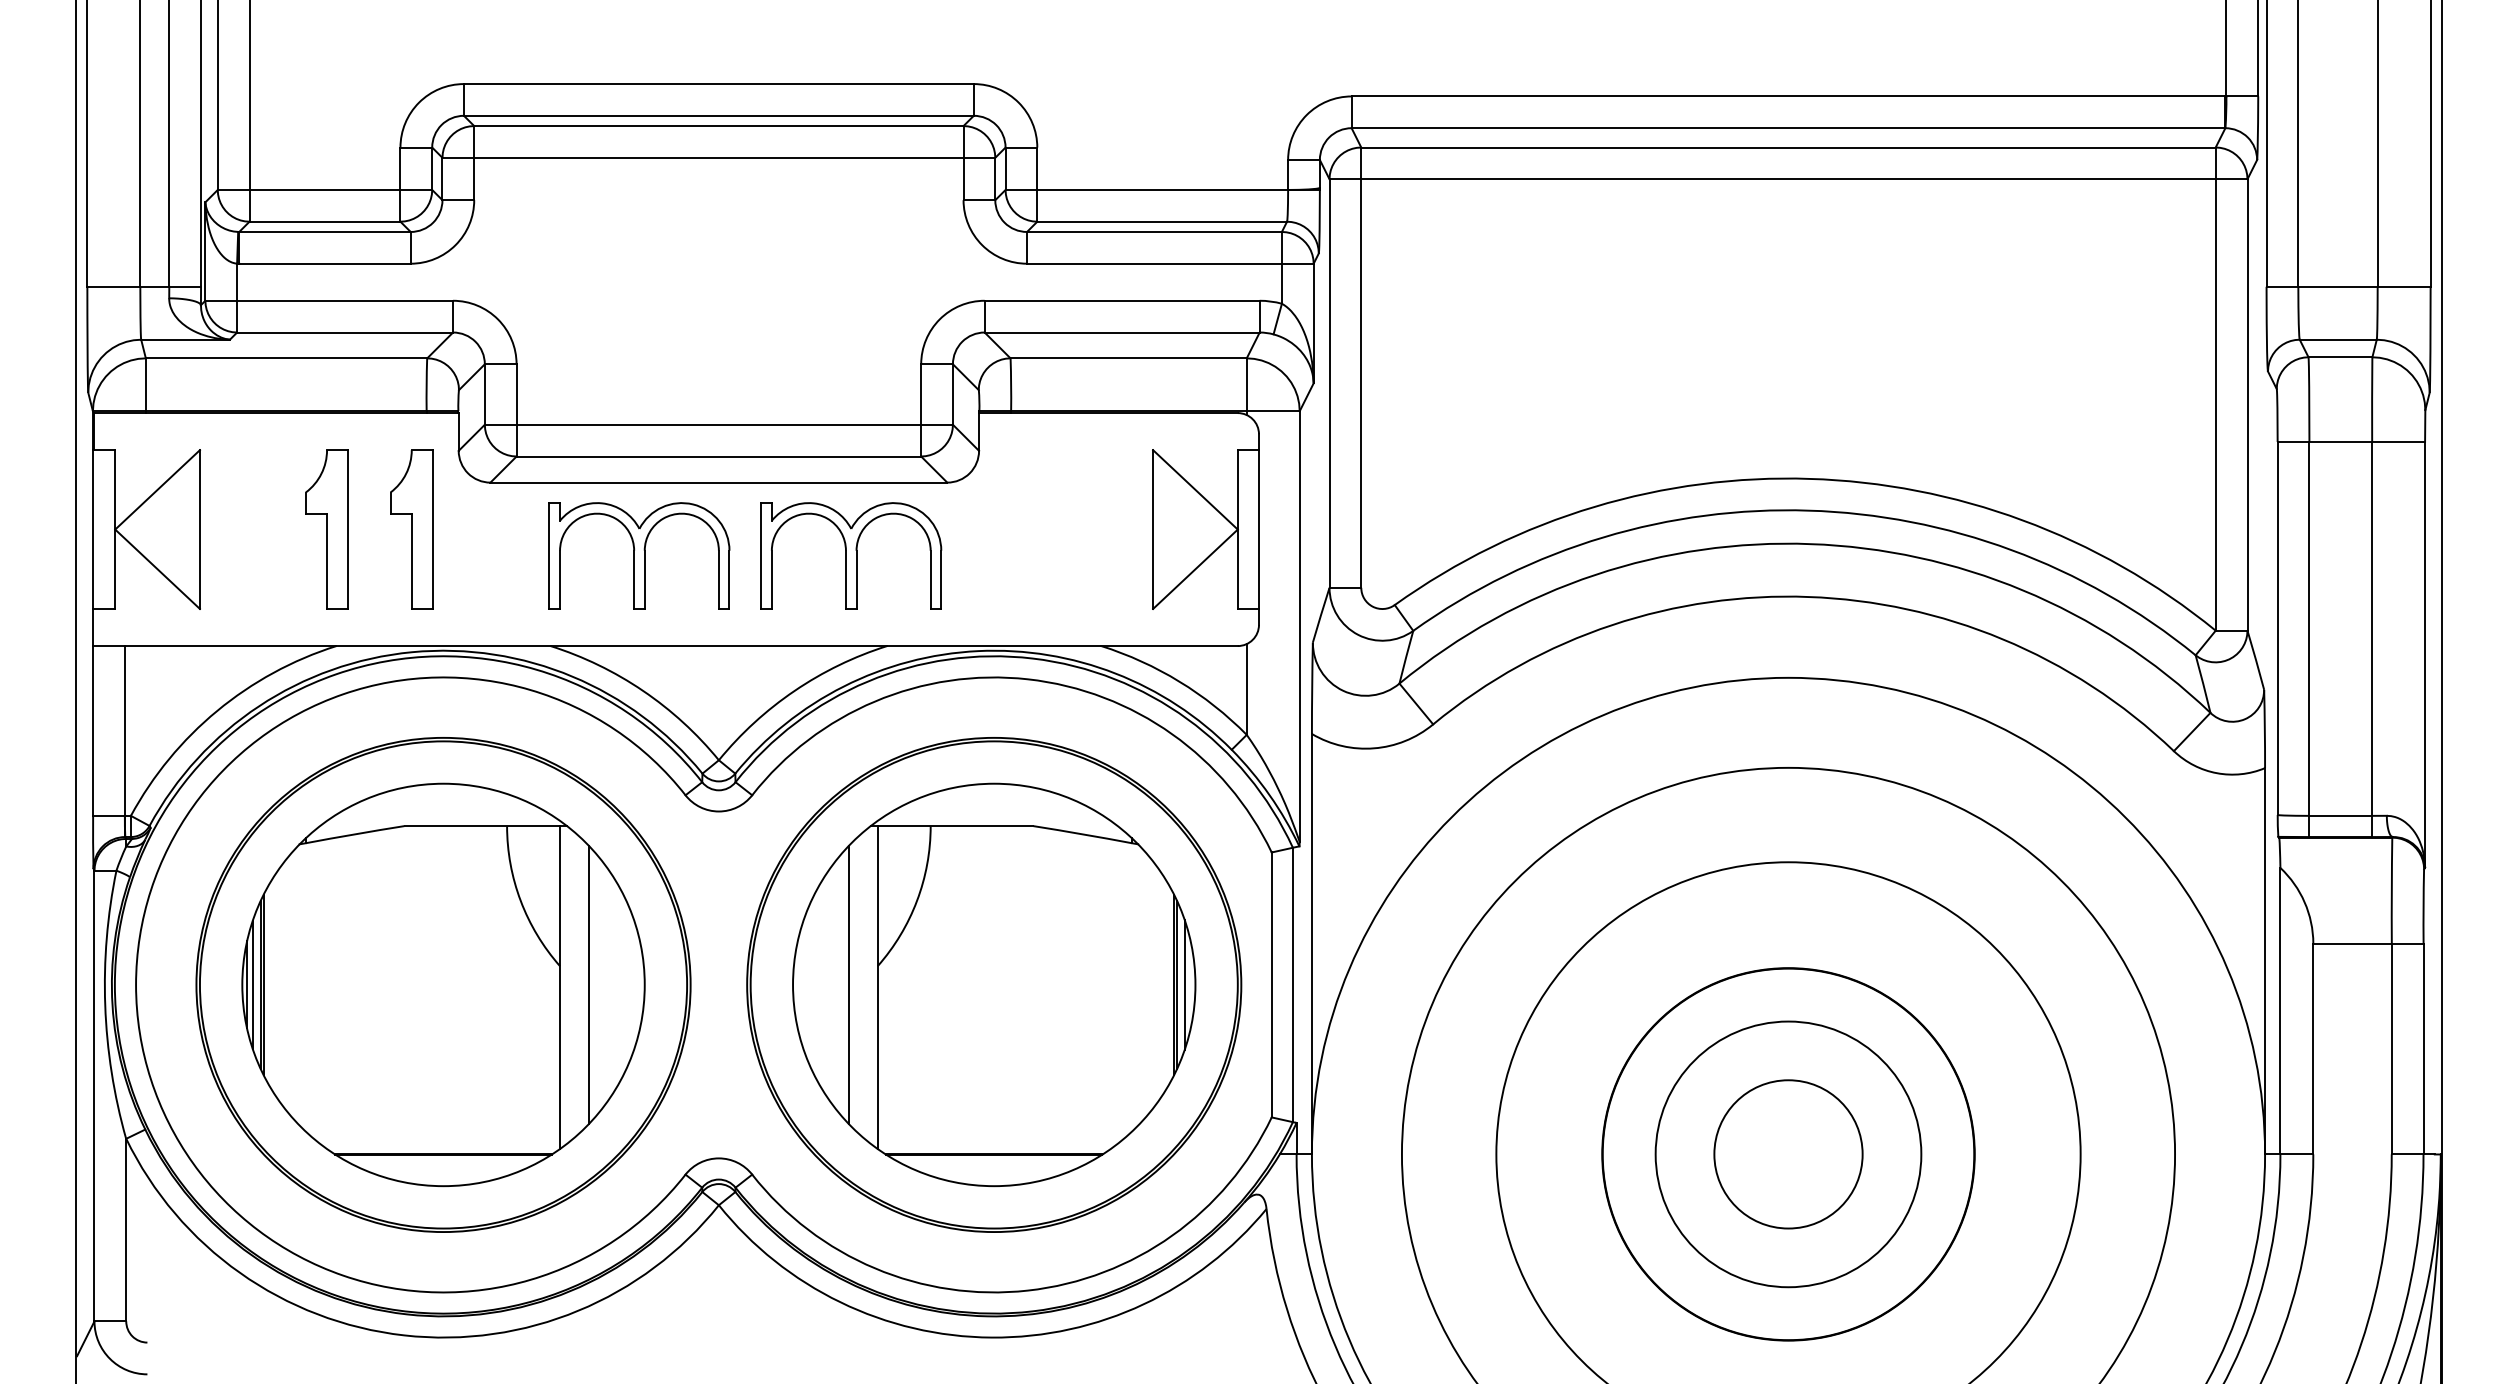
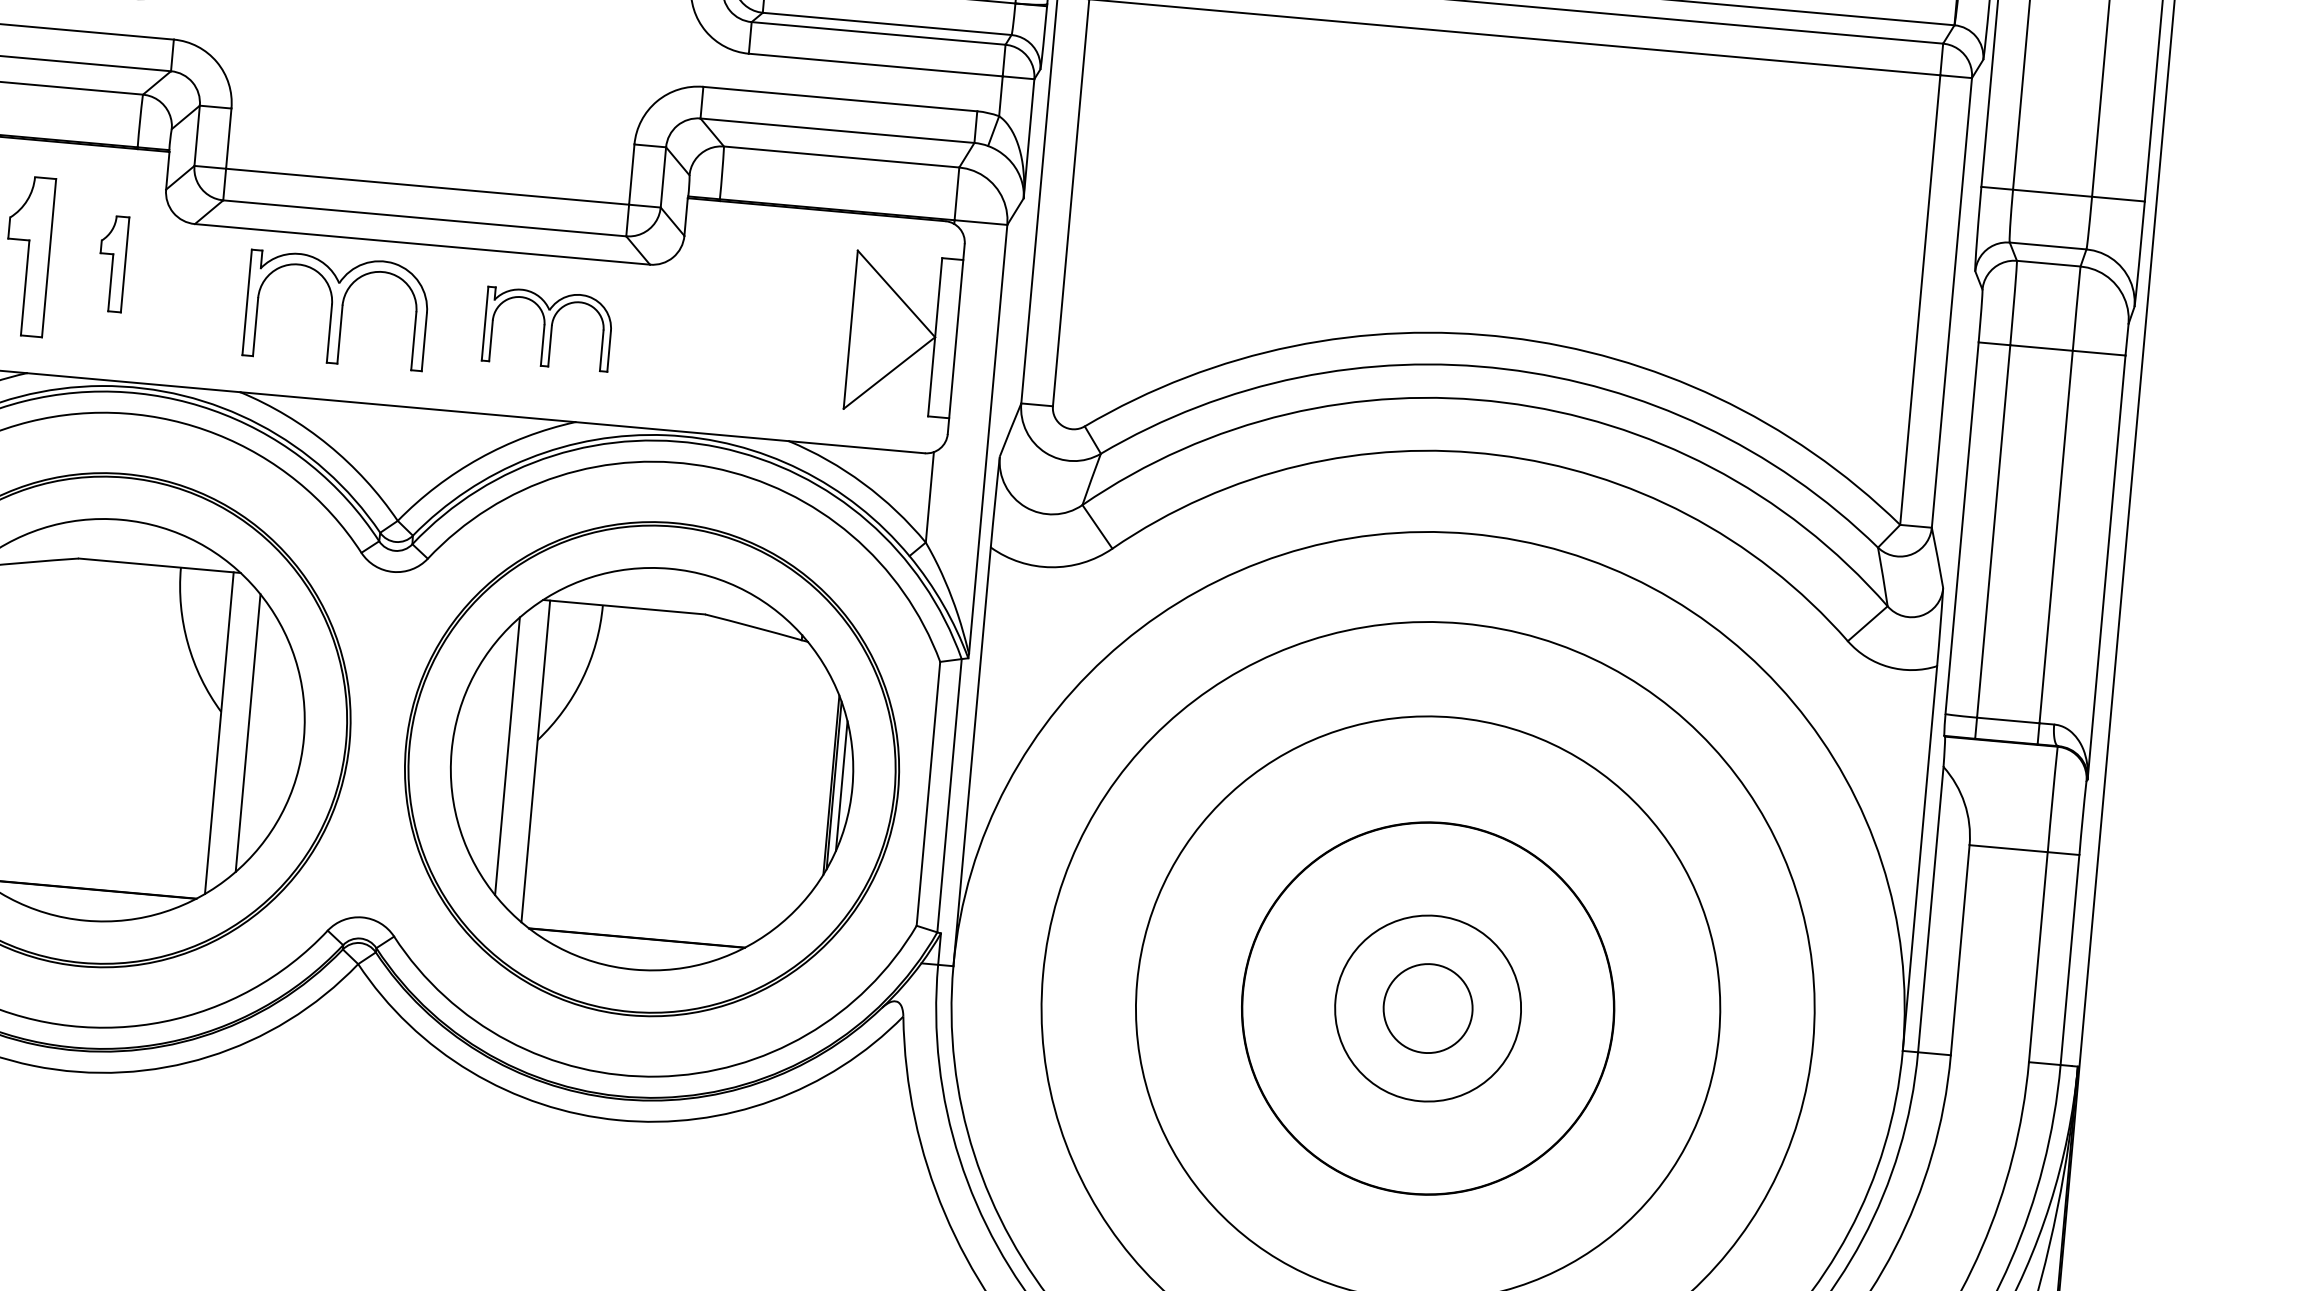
part: (411, 529) -> (112, 263), size x0.6
part: (851, 555) -> (548, 328), size x0.7
circle: (1788, 1154) -> (1428, 1008), size x0.6
circle: (1788, 1154) -> (1428, 1008), size x0.7

